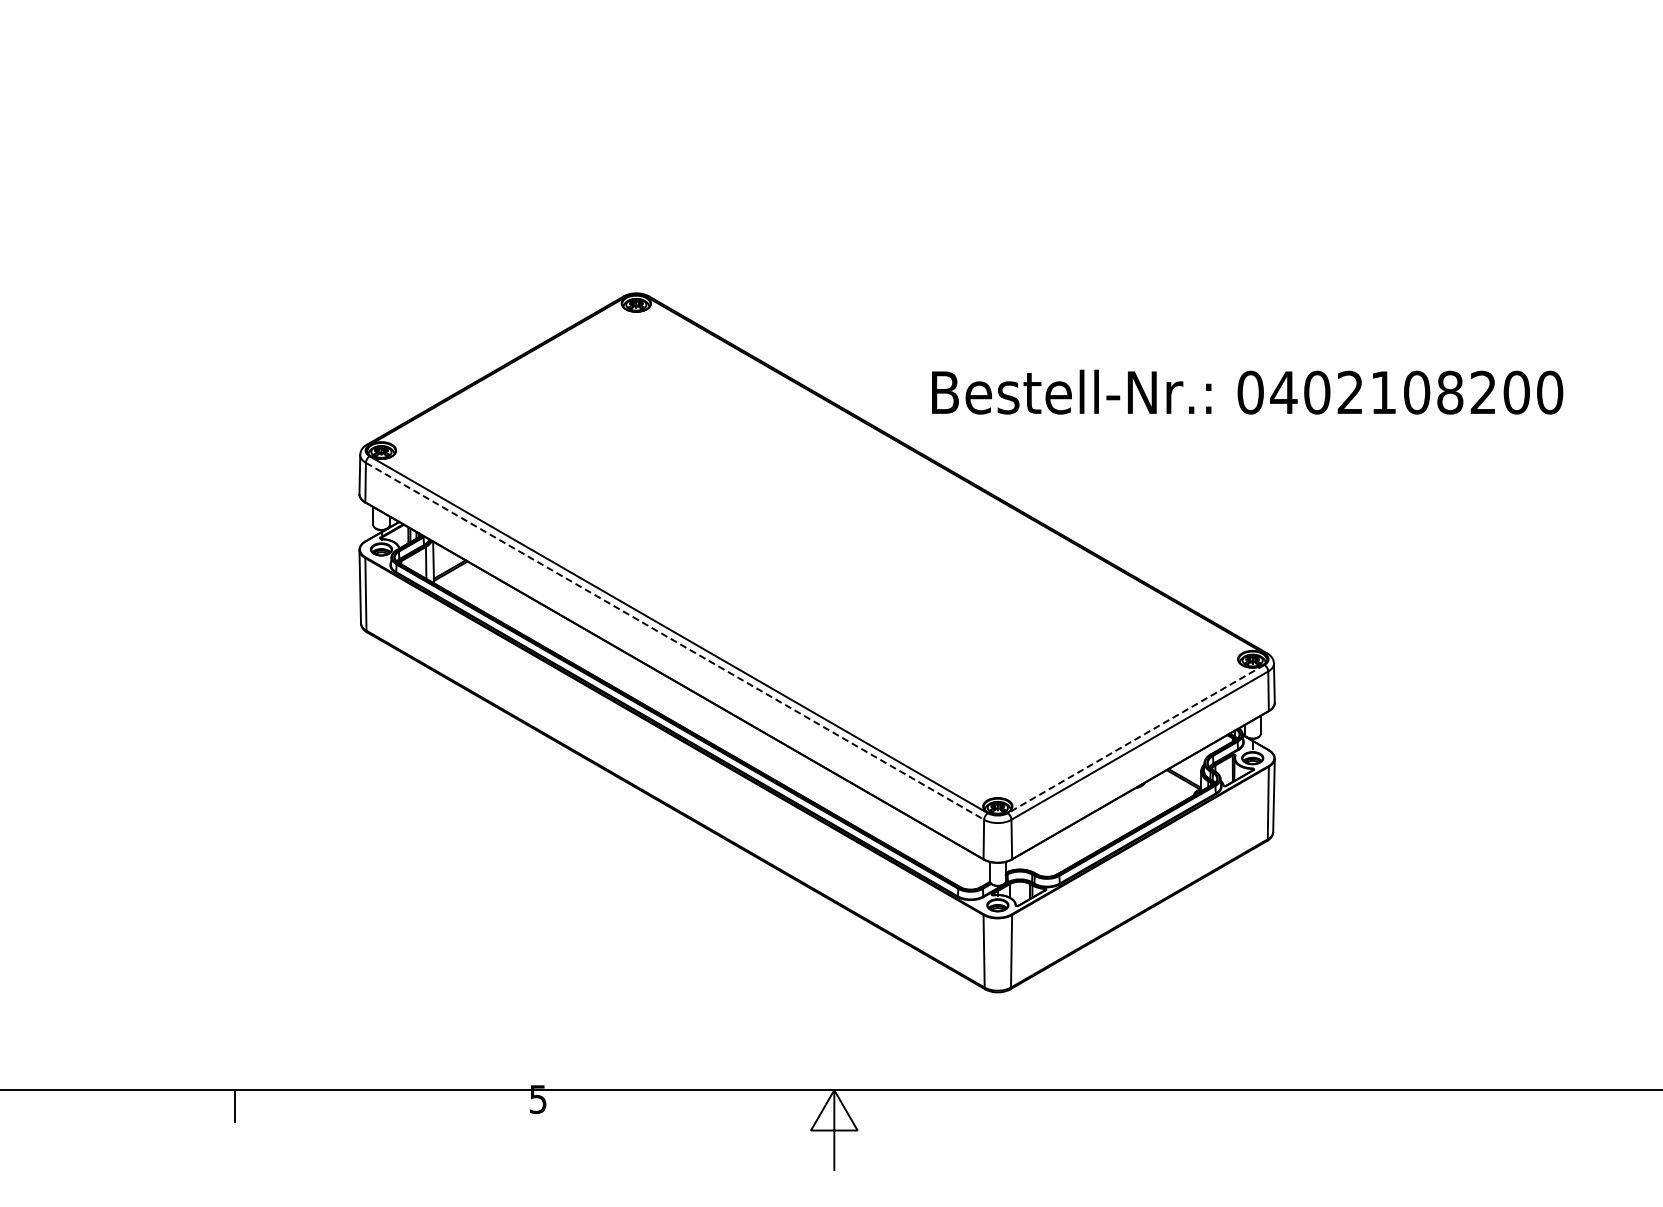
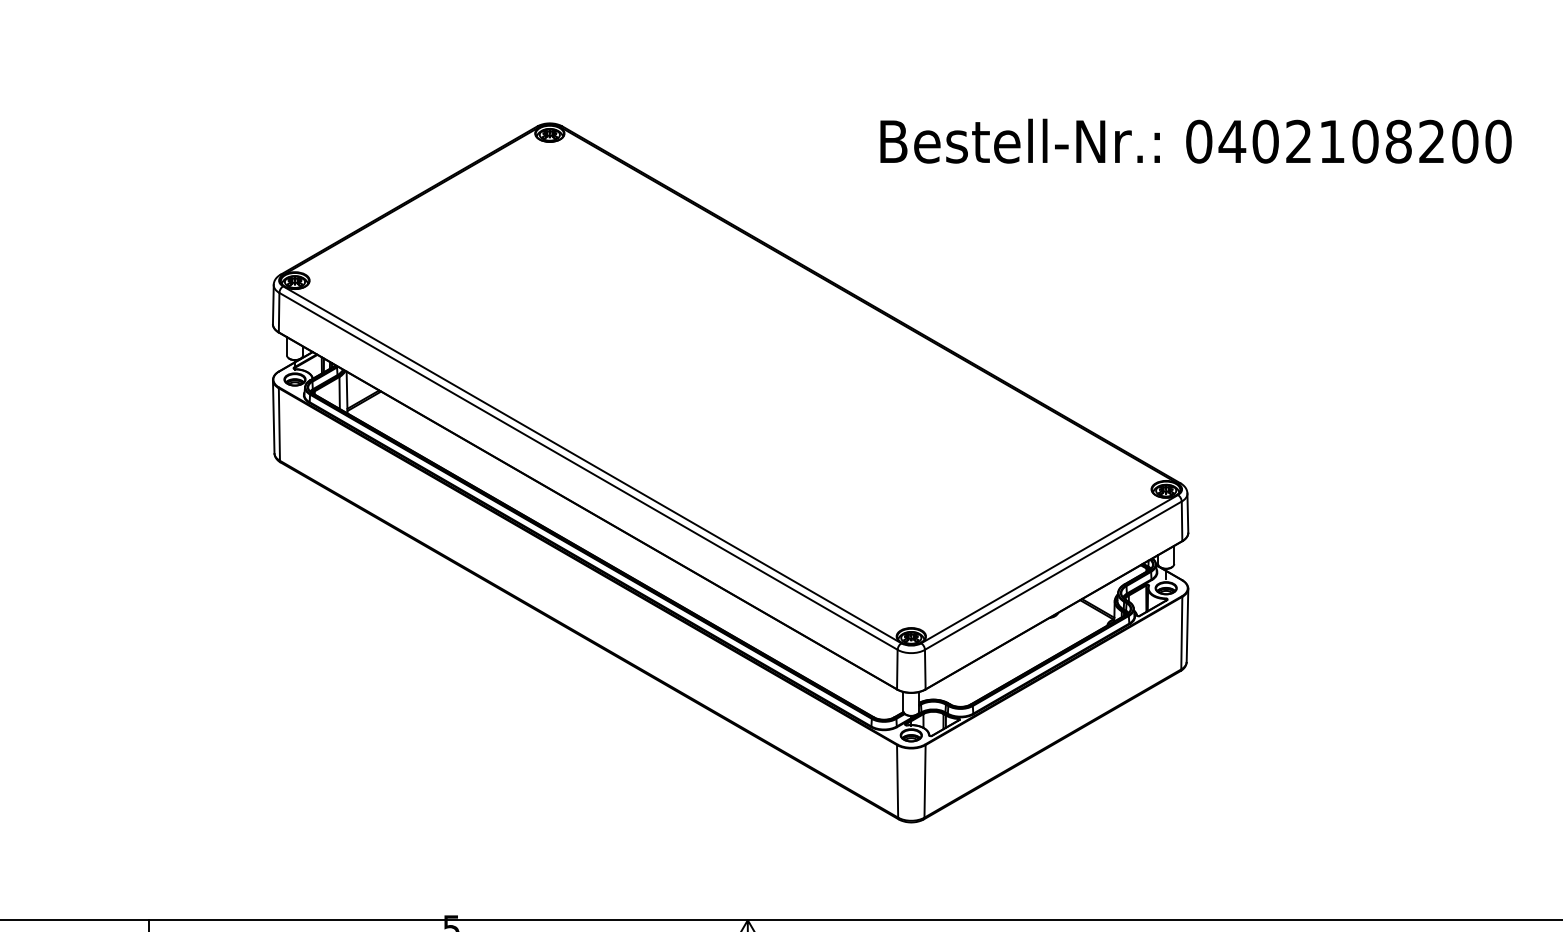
text: (1247, 391) -> (1195, 140), moved
line: (675, 641) -> (588, 471), dashed -> solid
line: (1135, 739) -> (1048, 569), dashed -> solid

